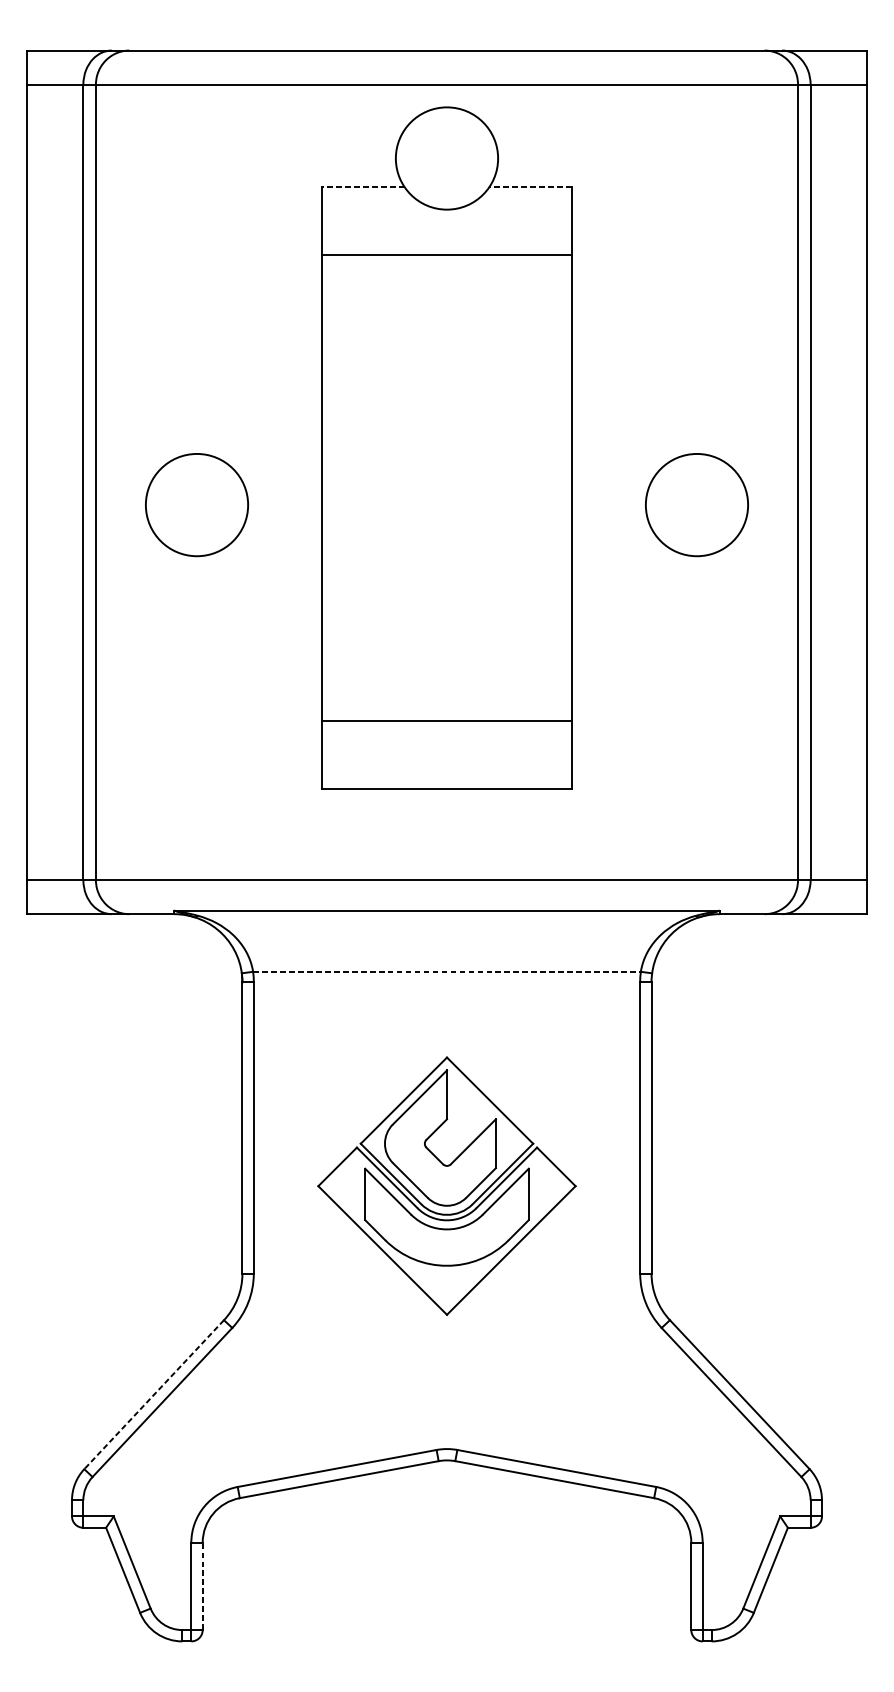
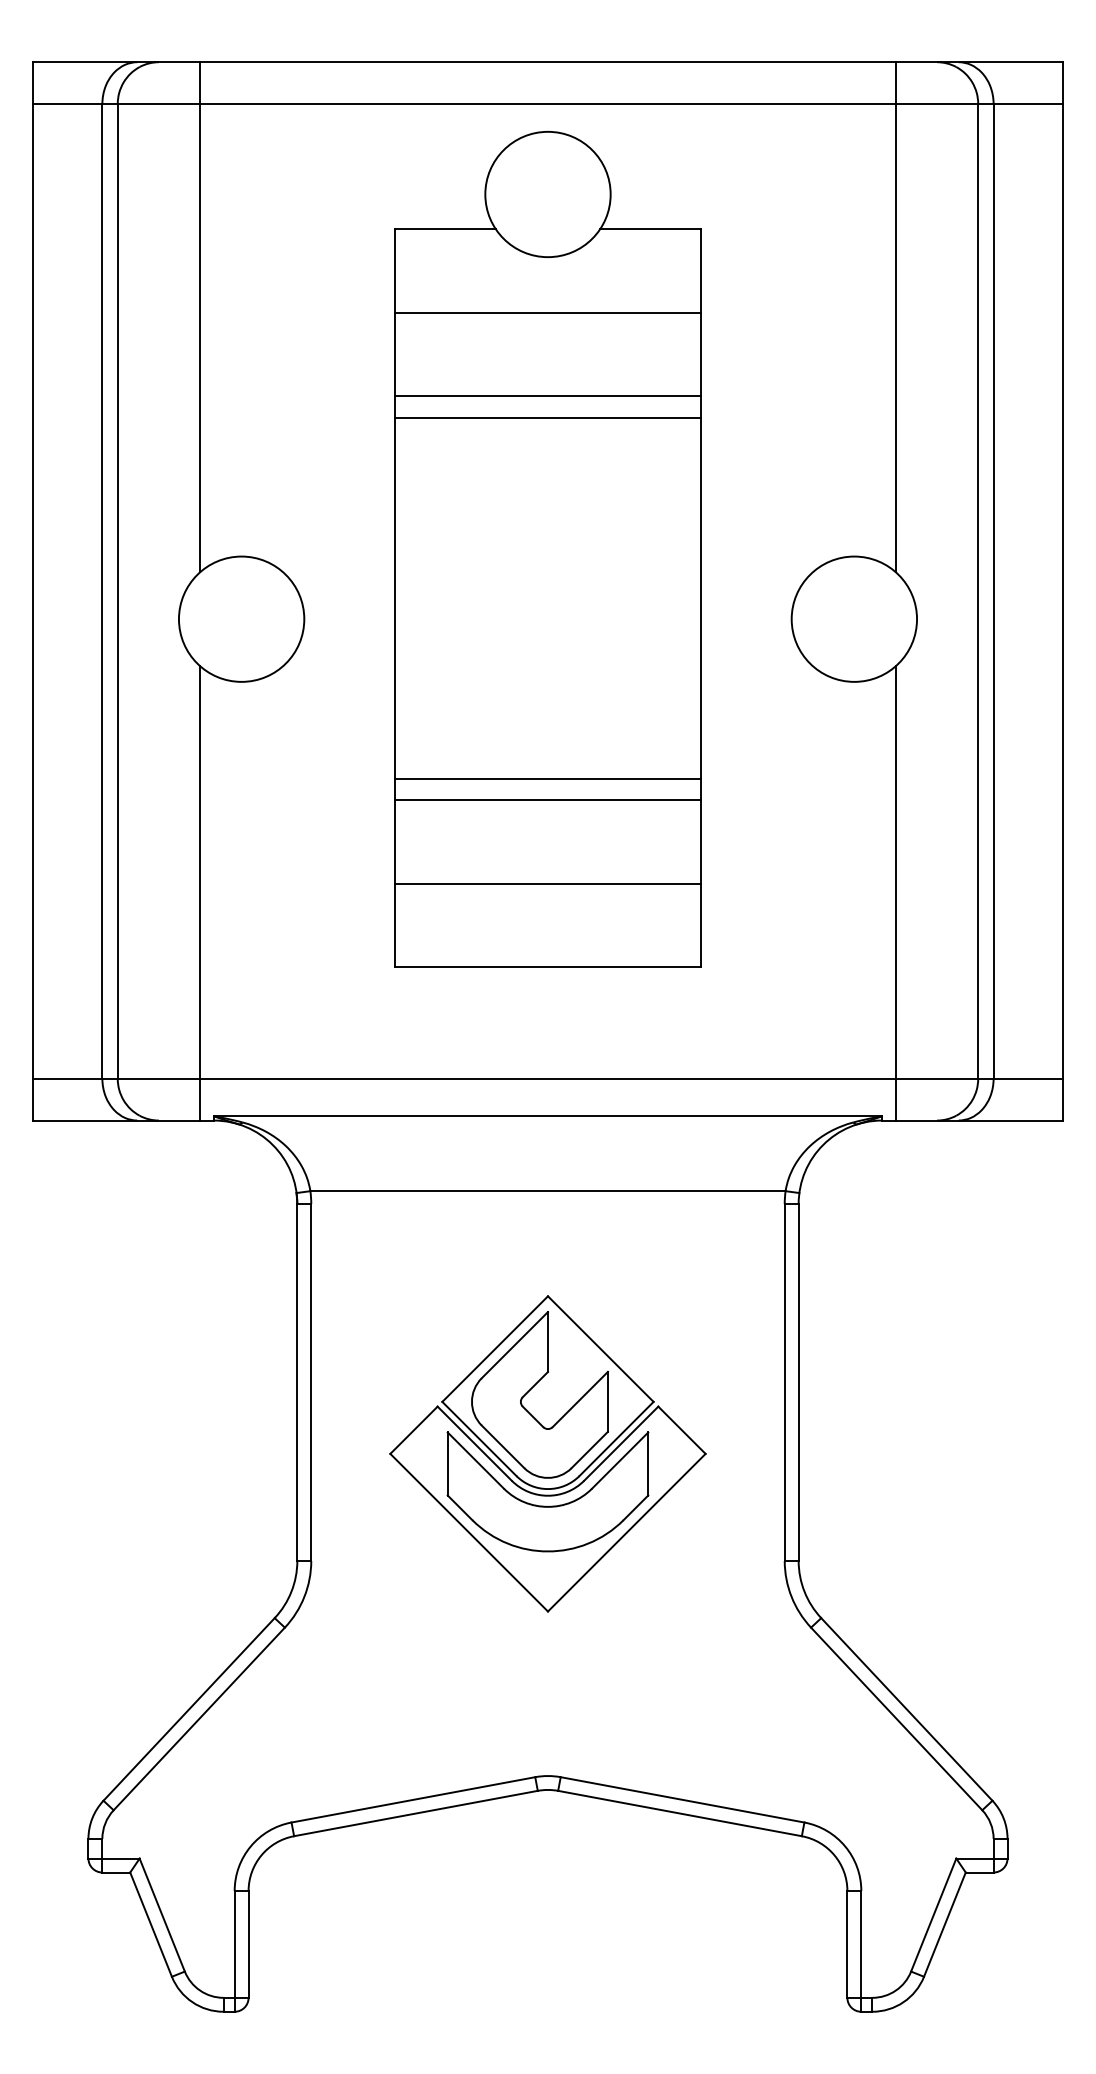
line: (363, 187) -> (445, 229), dashed -> solid
line: (530, 187) -> (650, 229), dashed -> solid
line: (162, 258) -> (199, 317), added
line: (731, 258) -> (896, 317), added
line: (446, 323) -> (547, 396), added
line: (446, 341) -> (547, 418), added
line: (446, 635) -> (547, 778), added
line: (446, 653) -> (547, 800), added
line: (162, 728) -> (199, 893), added
line: (731, 728) -> (896, 893), added
line: (446, 972) -> (547, 1191), dashed -> solid
line: (153, 1394) -> (188, 1709), dashed -> solid
line: (202, 1585) -> (248, 1943), dashed -> solid

